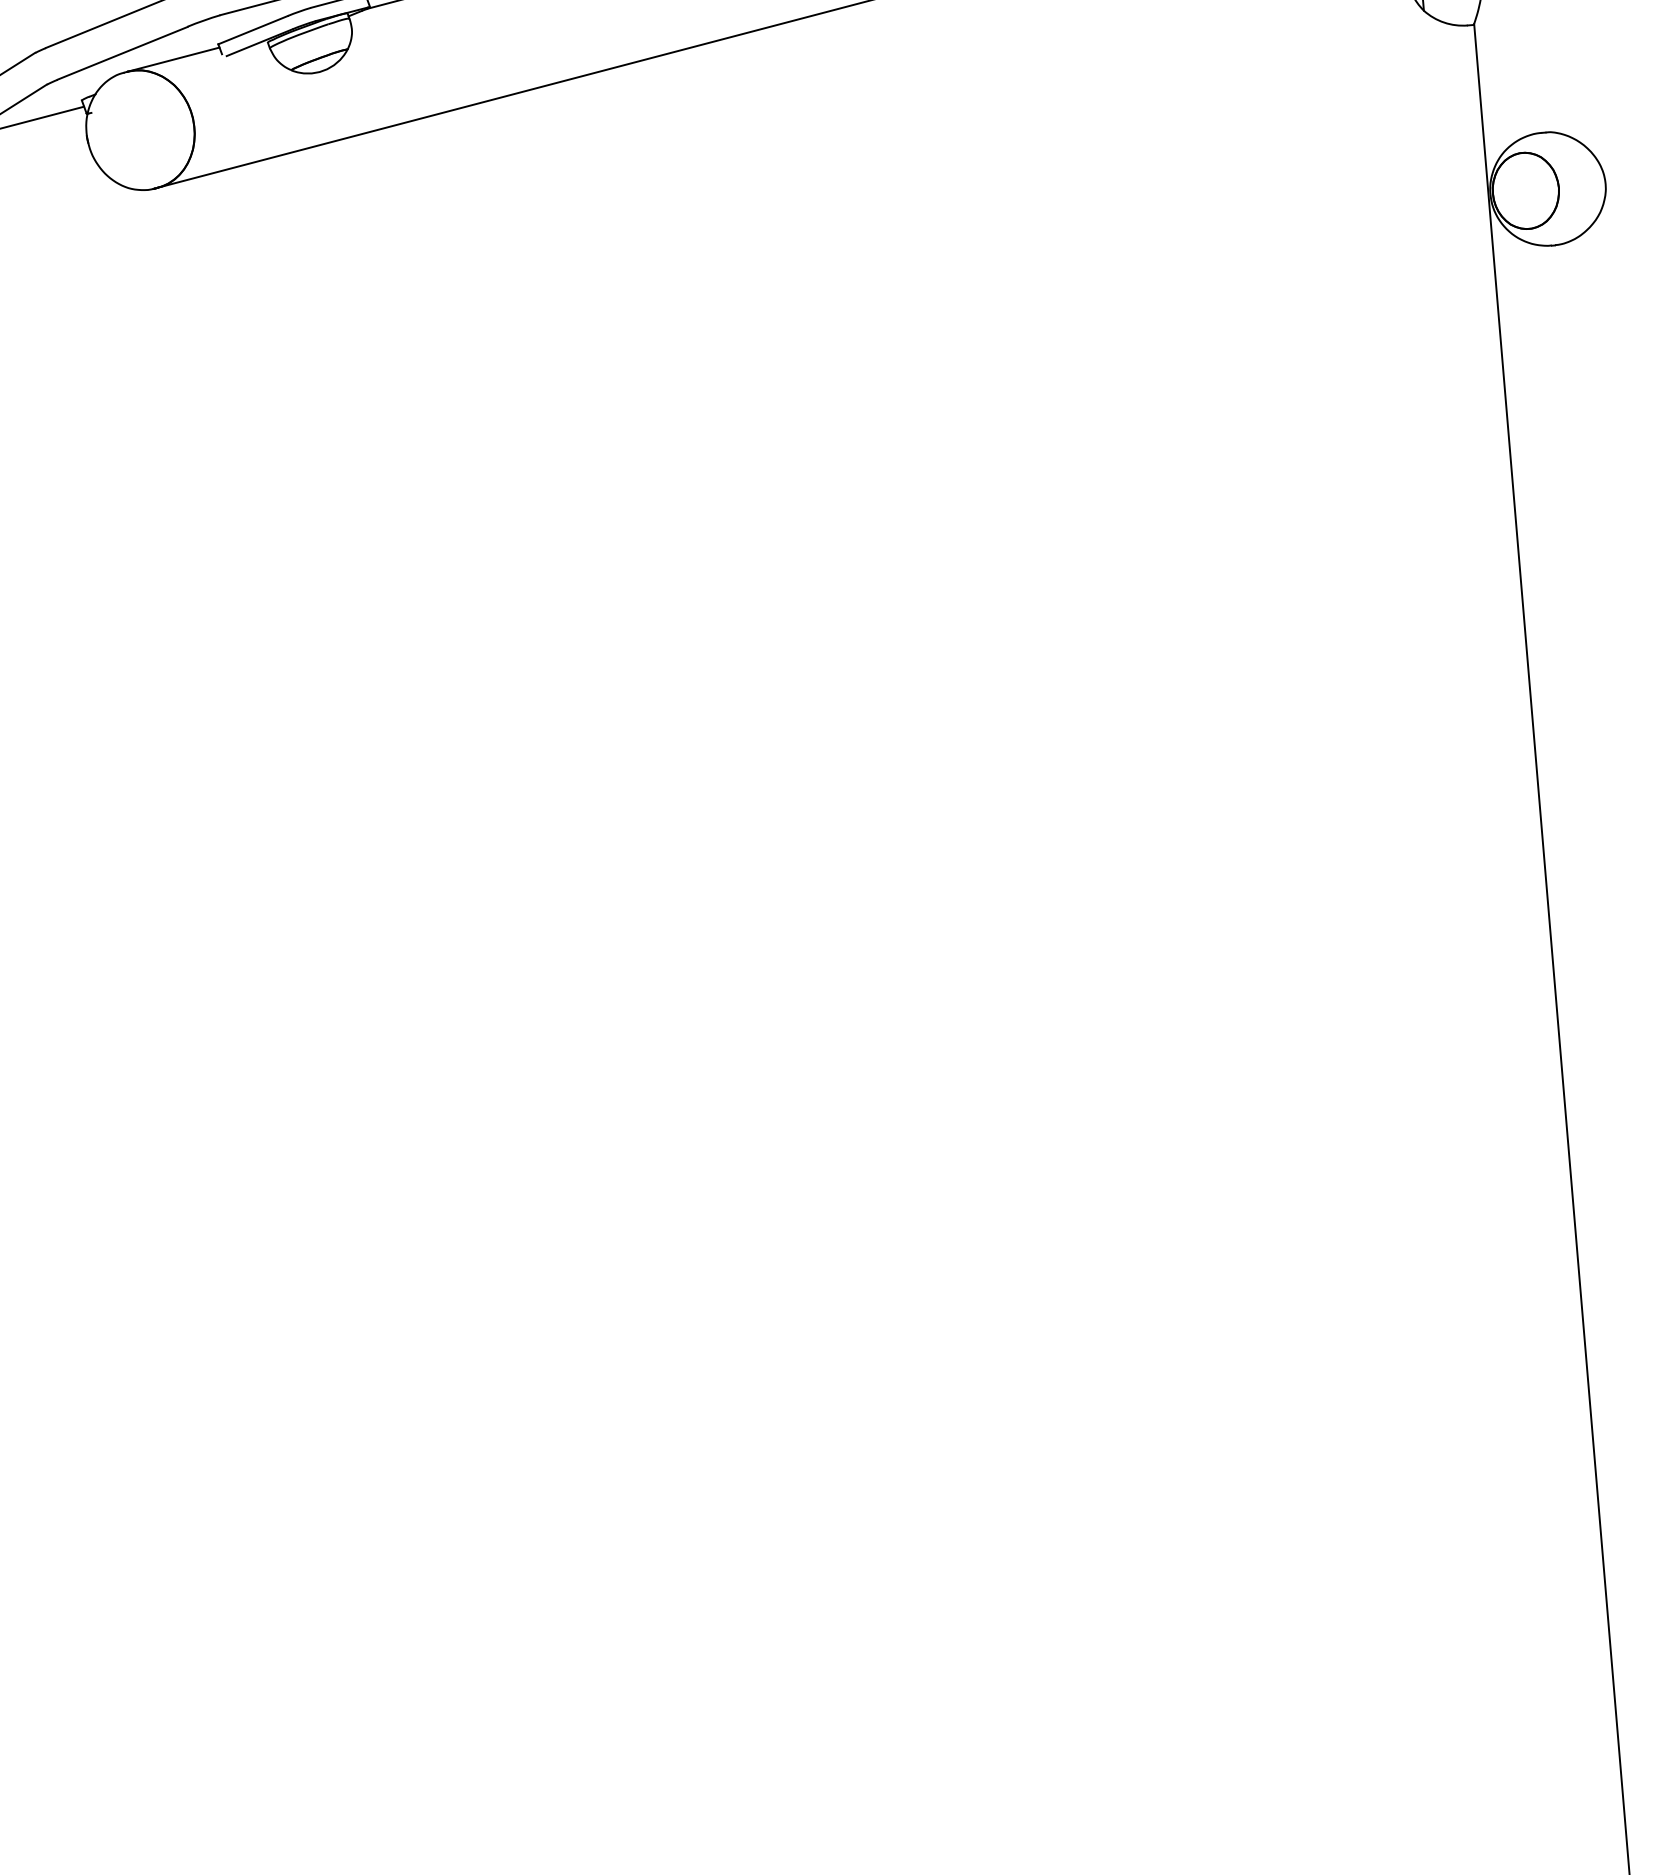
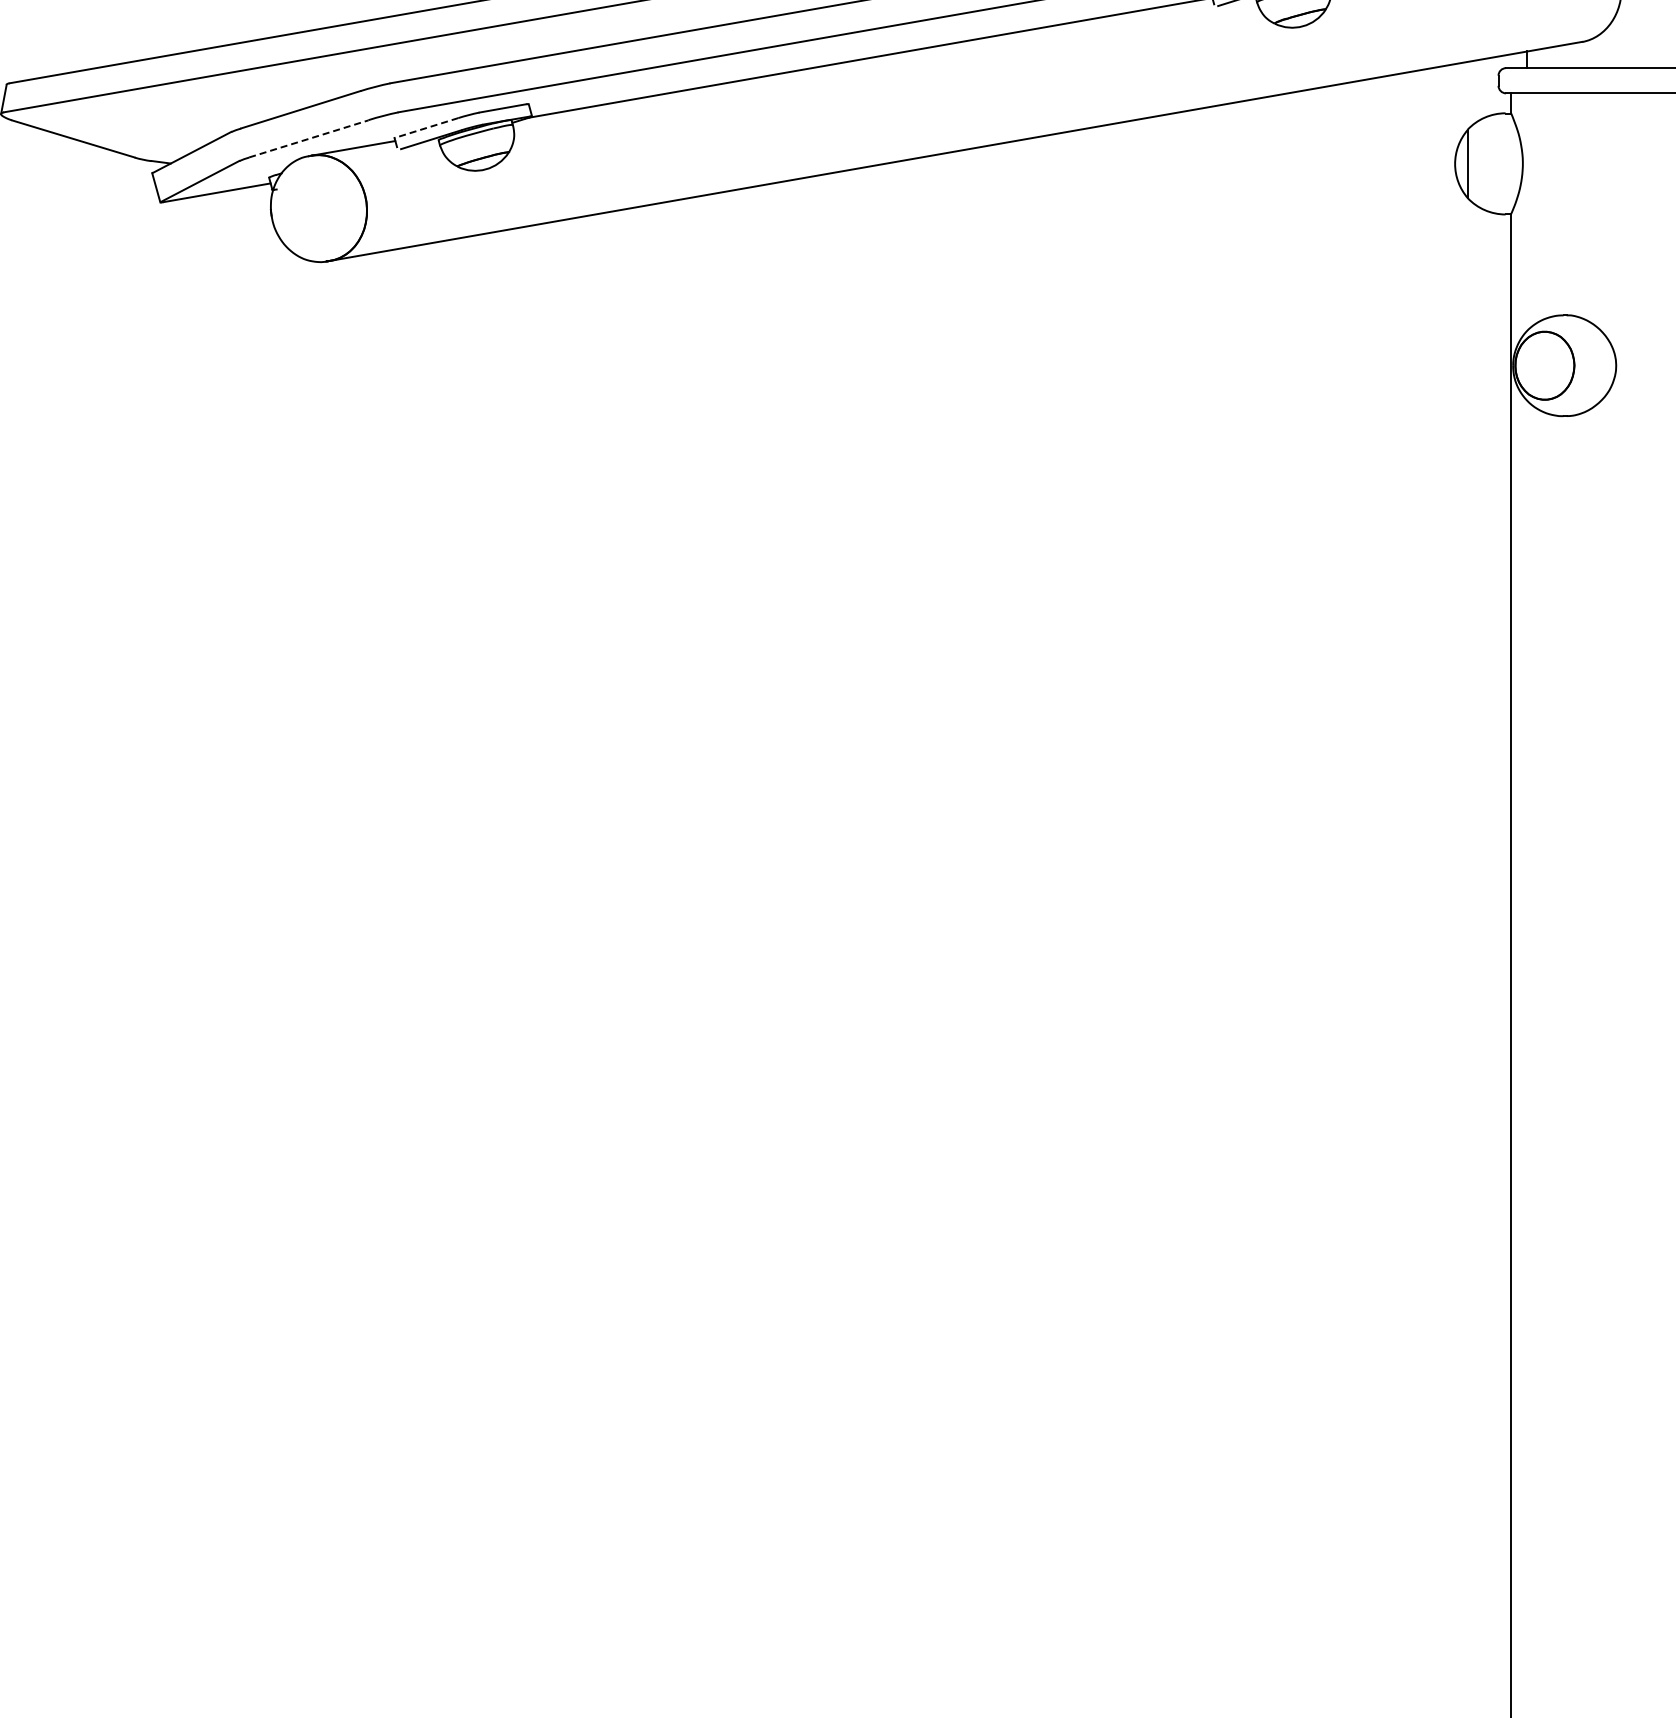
line: (252, 30) -> (425, 128), solid -> dashed
line: (123, 52) -> (309, 138), solid -> dashed

